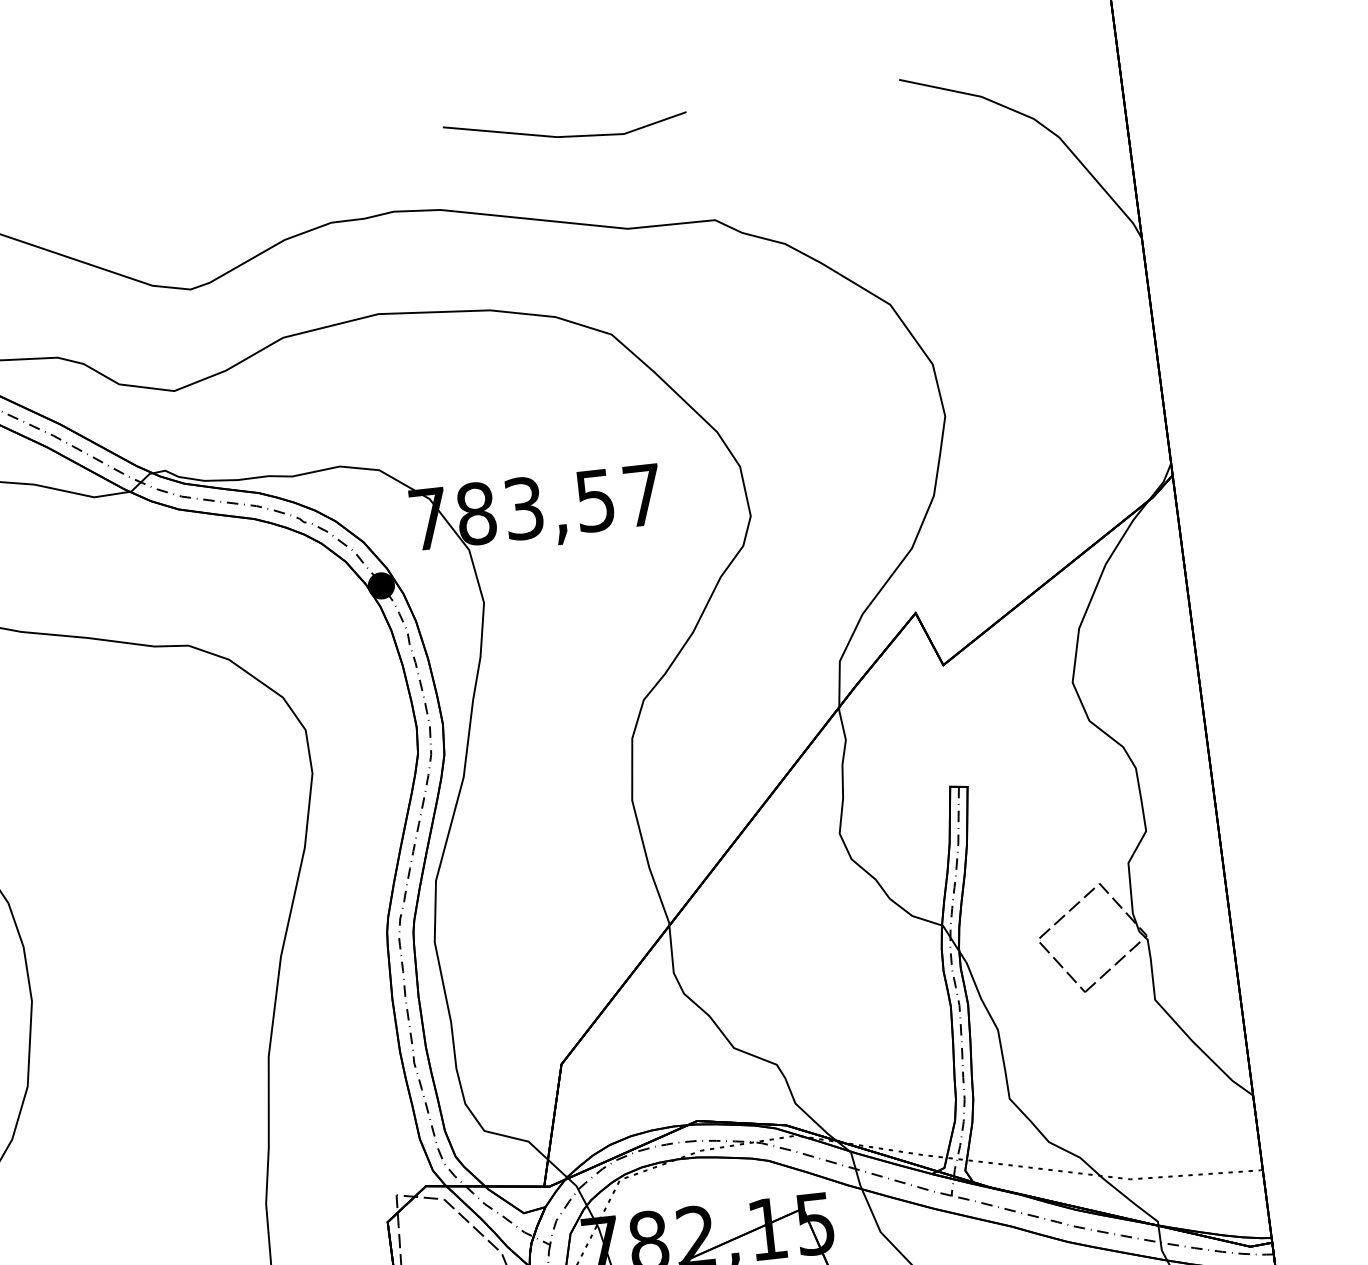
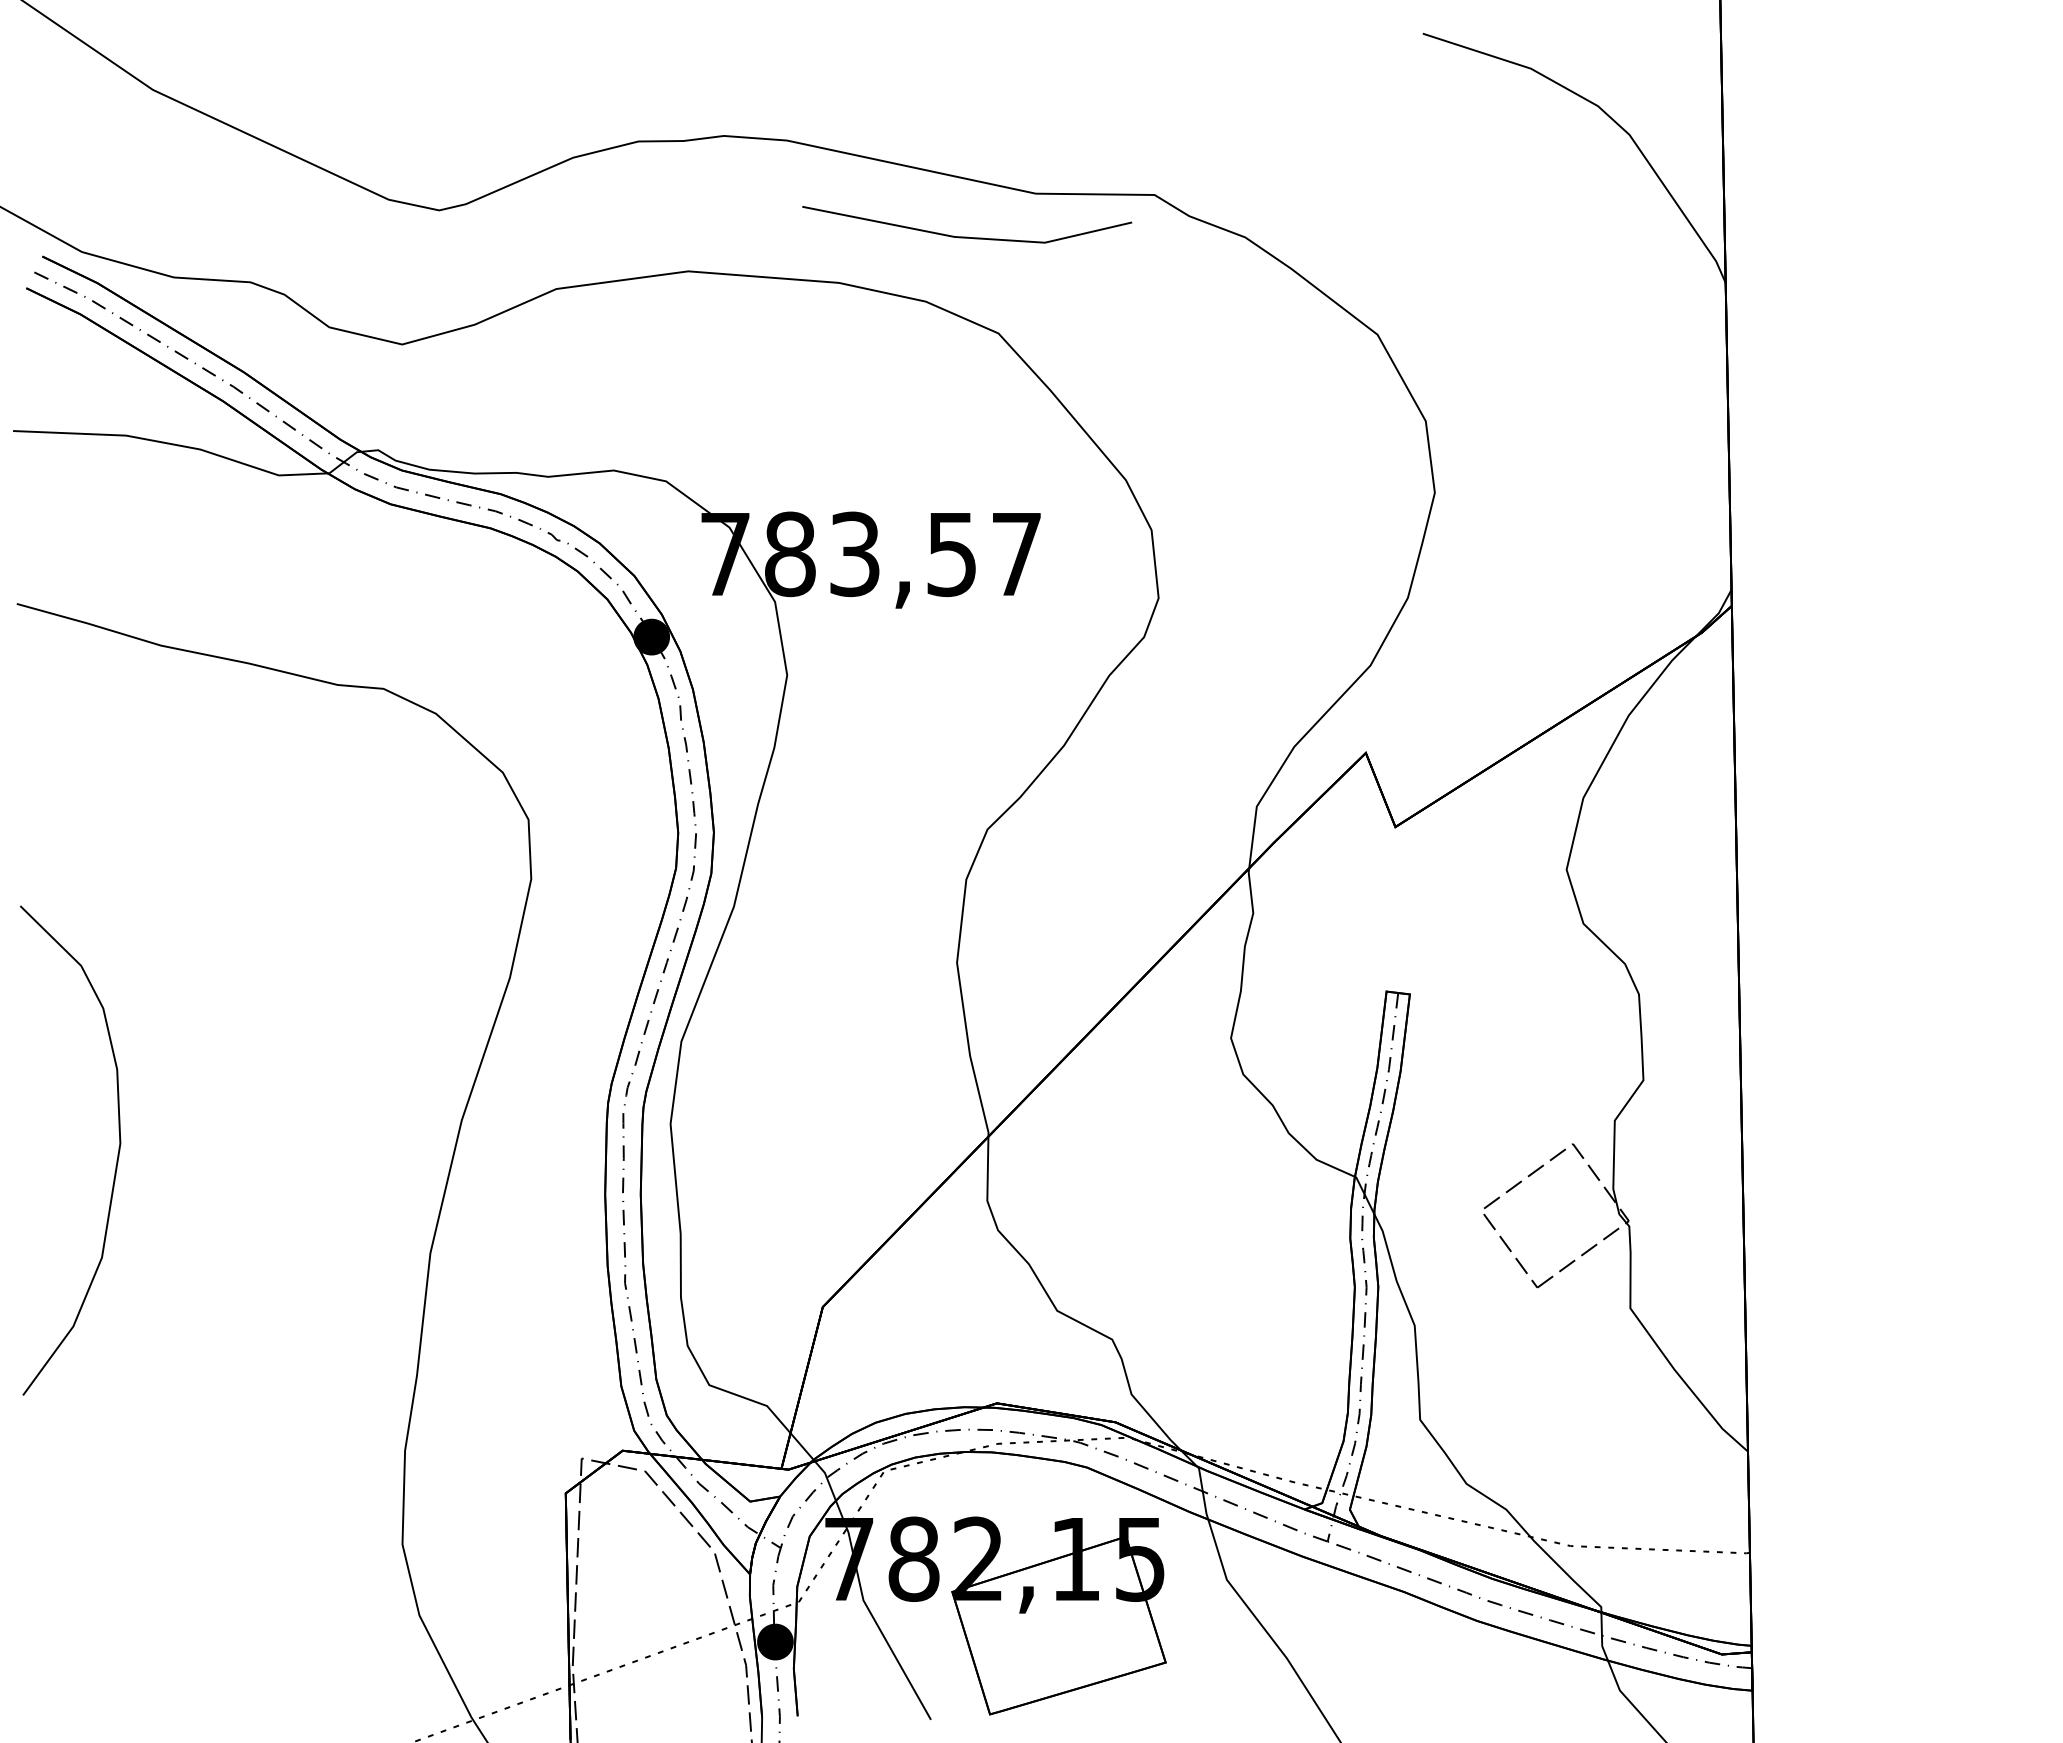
line: (566, 135) -> (967, 236), moved

